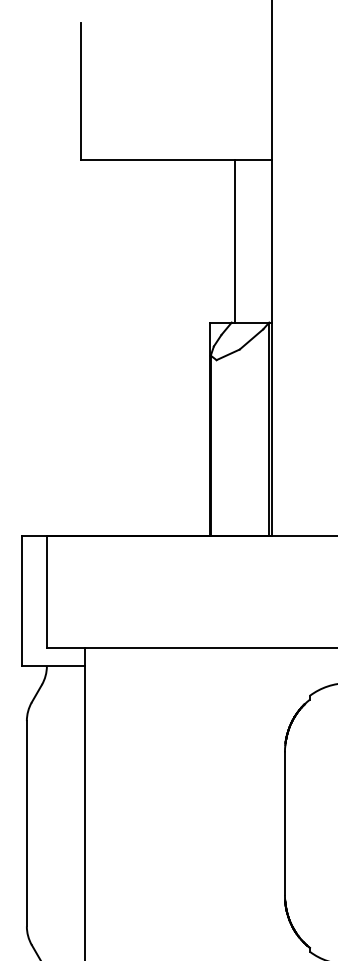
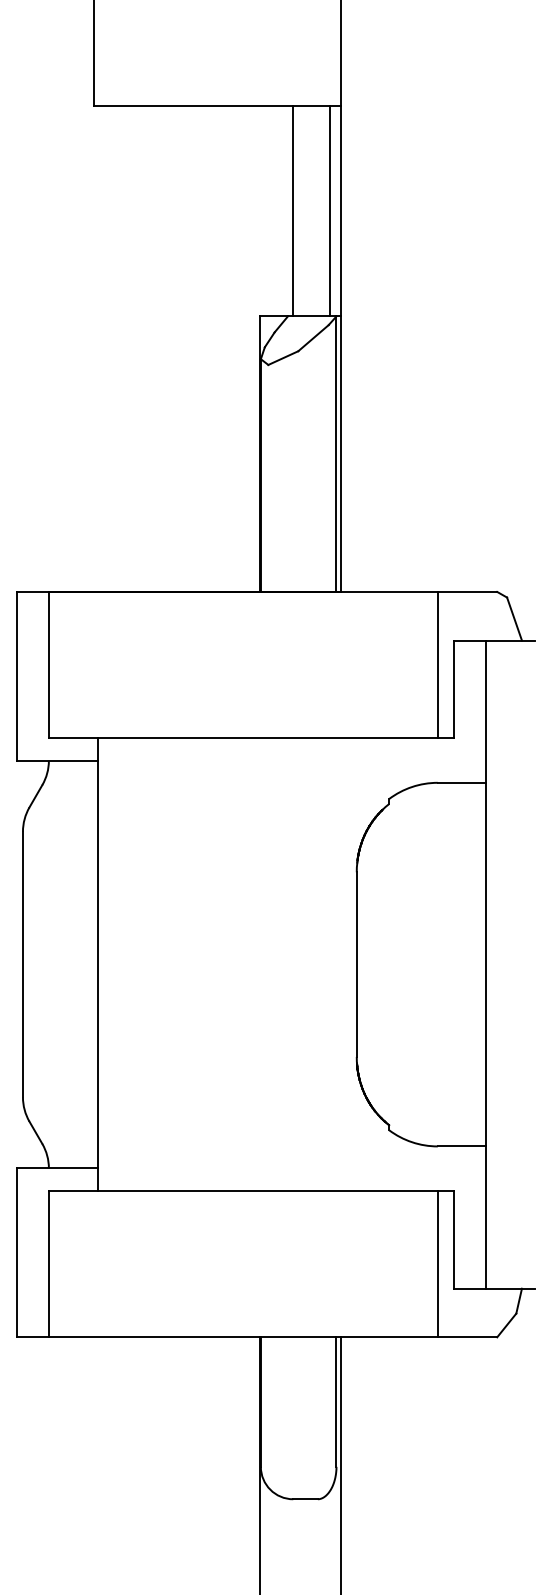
line: (264, 240) -> (330, 210), added

